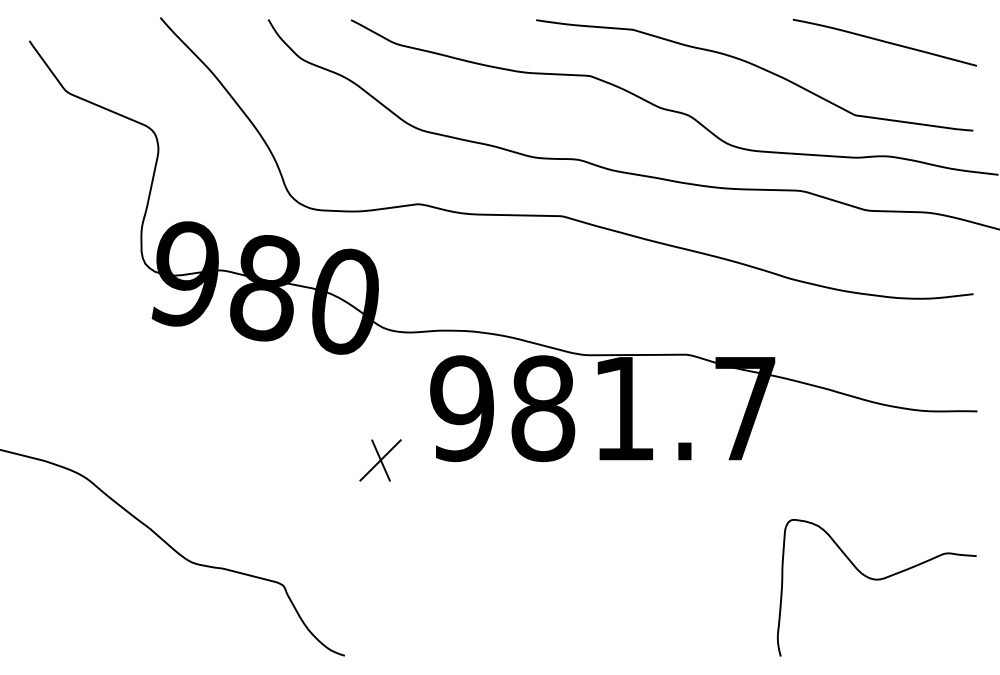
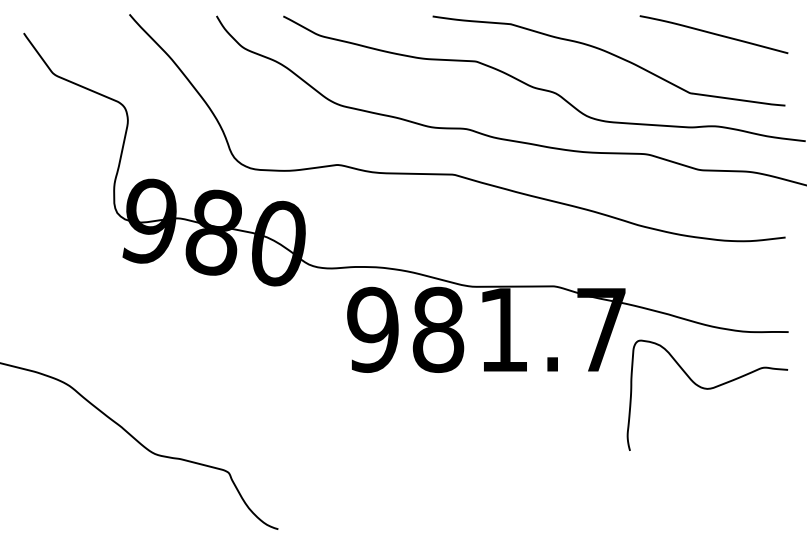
part: (379, 460) -> (306, 371), removed
curve: (876, 580) -> (707, 389), moved

